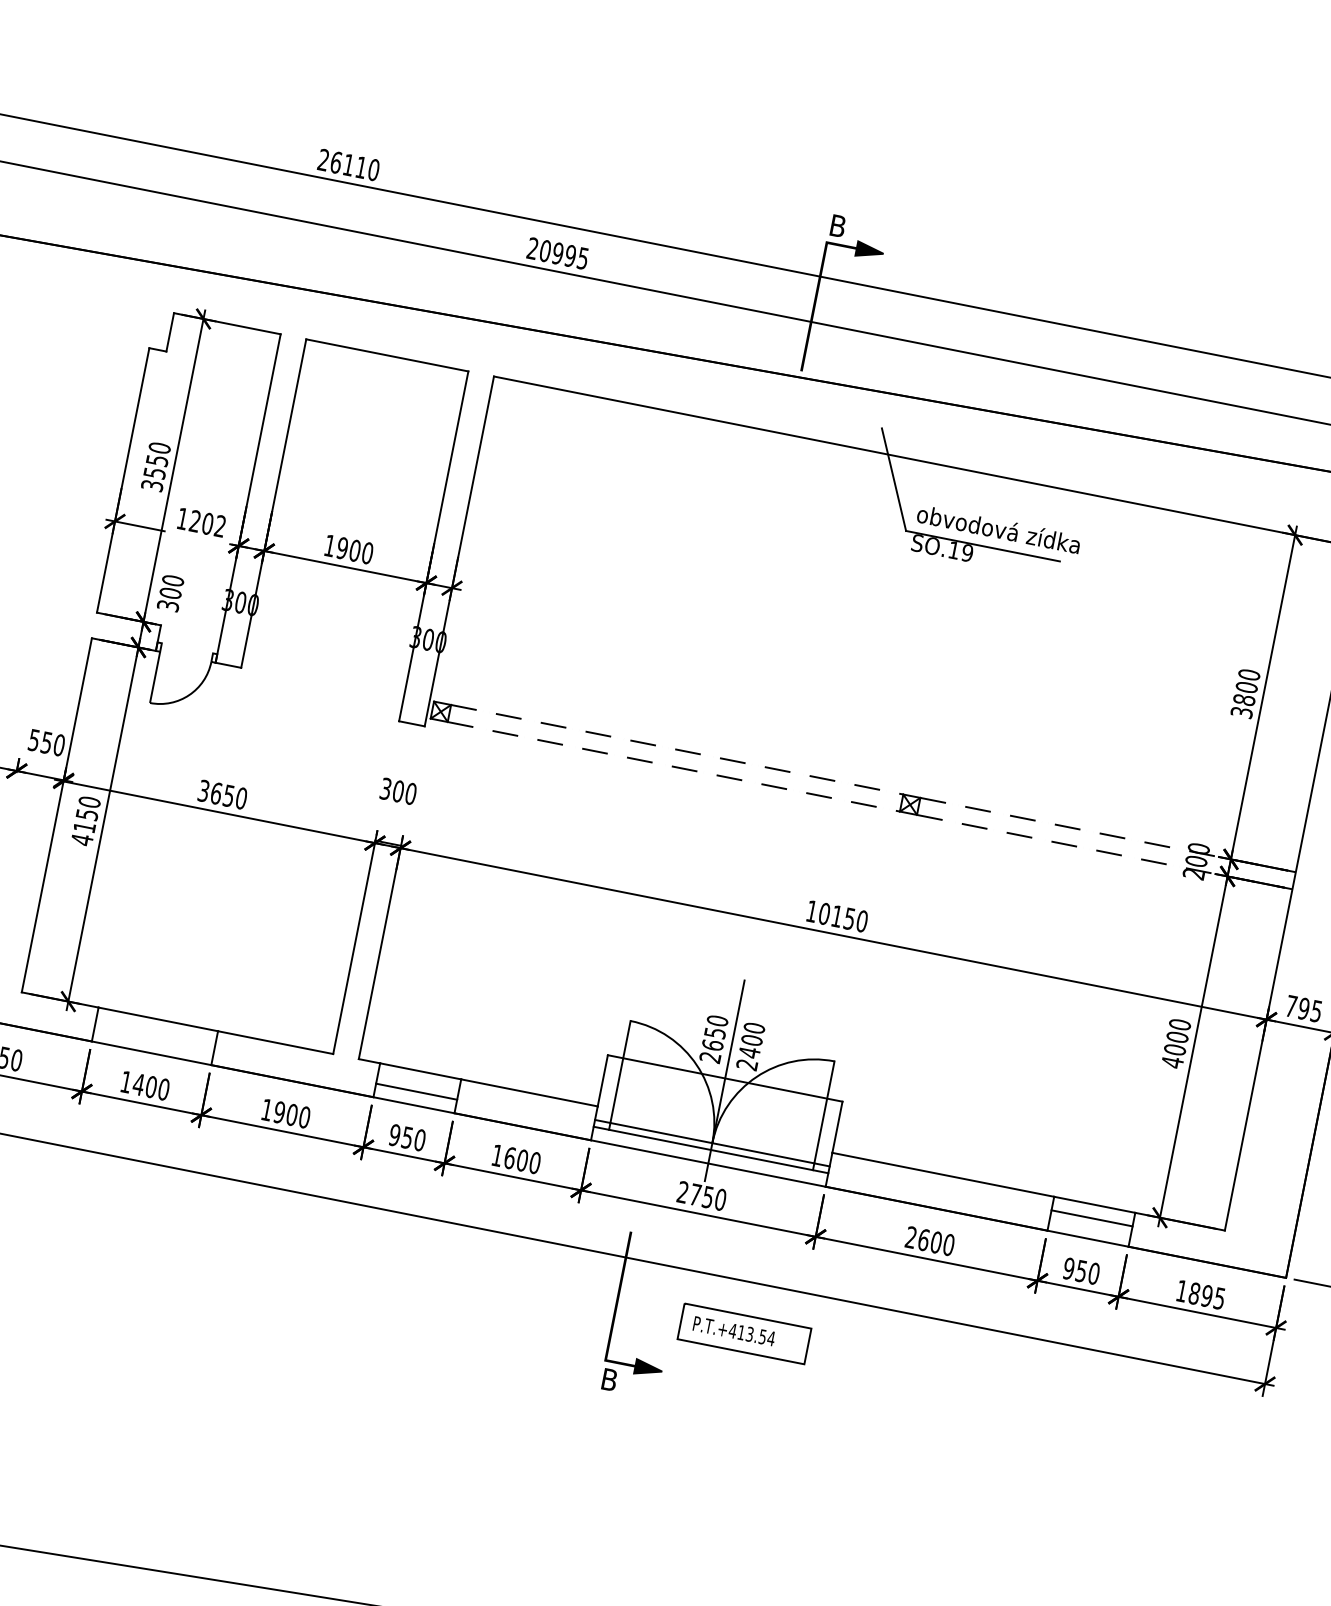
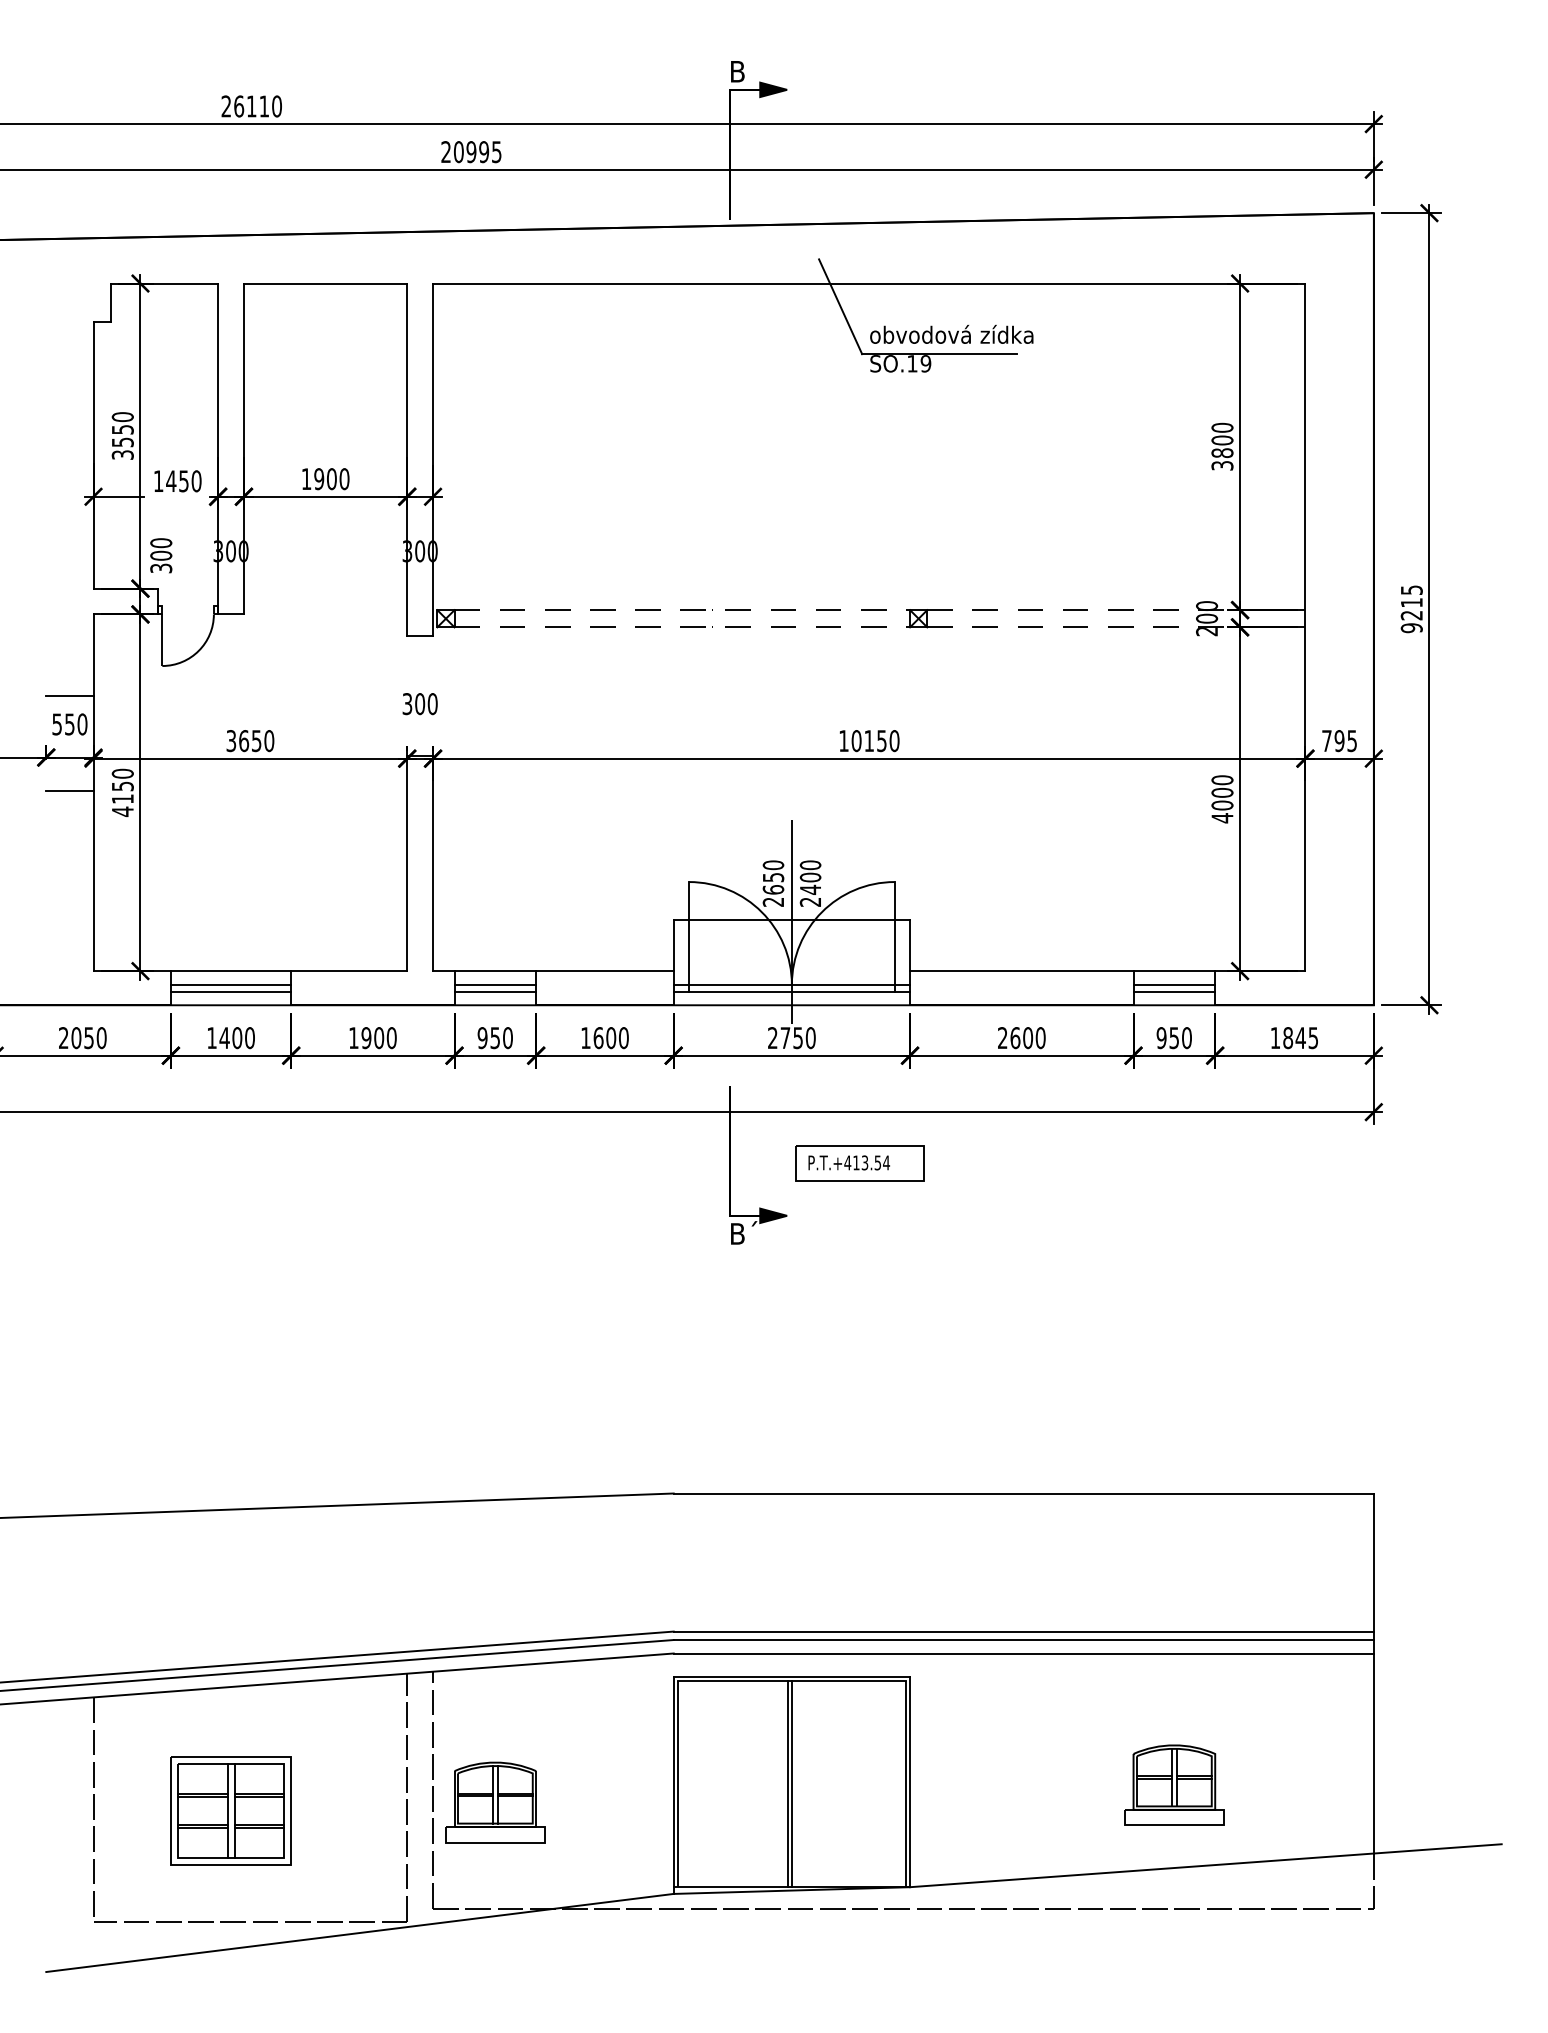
text: (207, 523) -> (183, 481), 1202 -> 1450
line: (51, 715) -> (69, 696), added
line: (33, 808) -> (69, 790), added
line: (155, 1032) -> (230, 984), added
line: (153, 1039) -> (230, 991), added
line: (418, 1084) -> (495, 984), added
line: (1090, 1225) -> (1174, 991), added
text: (1206, 1296) -> (1300, 1038), 1895 -> 1845
text: (628, 1372) -> (754, 1223), B -> B´

